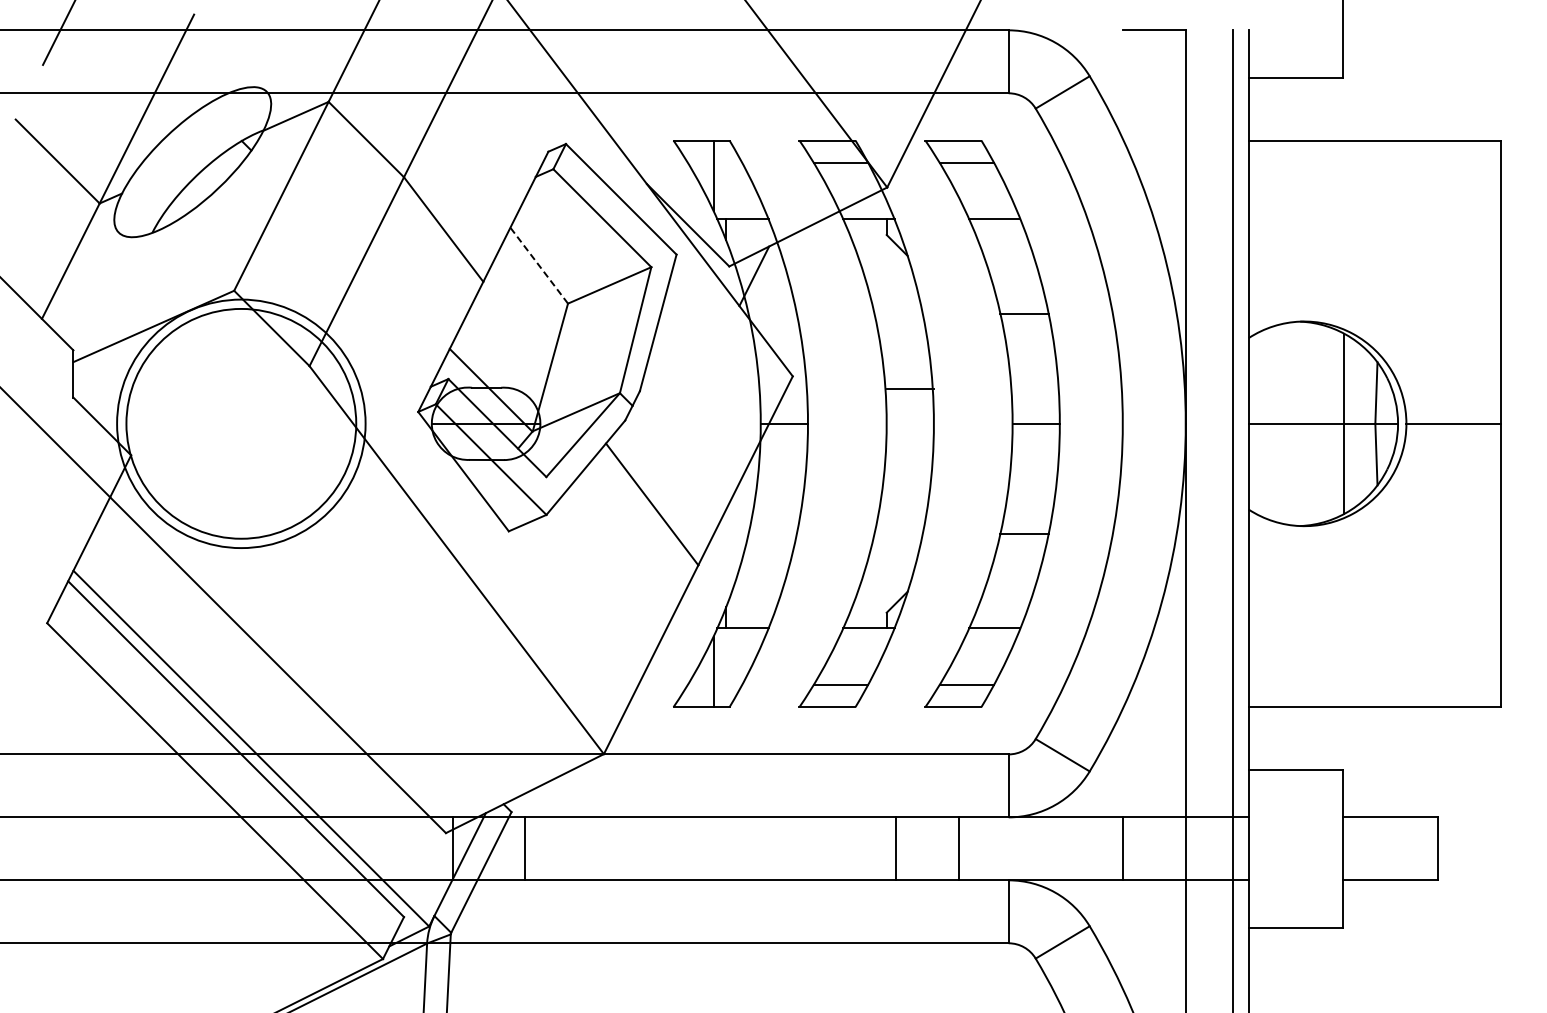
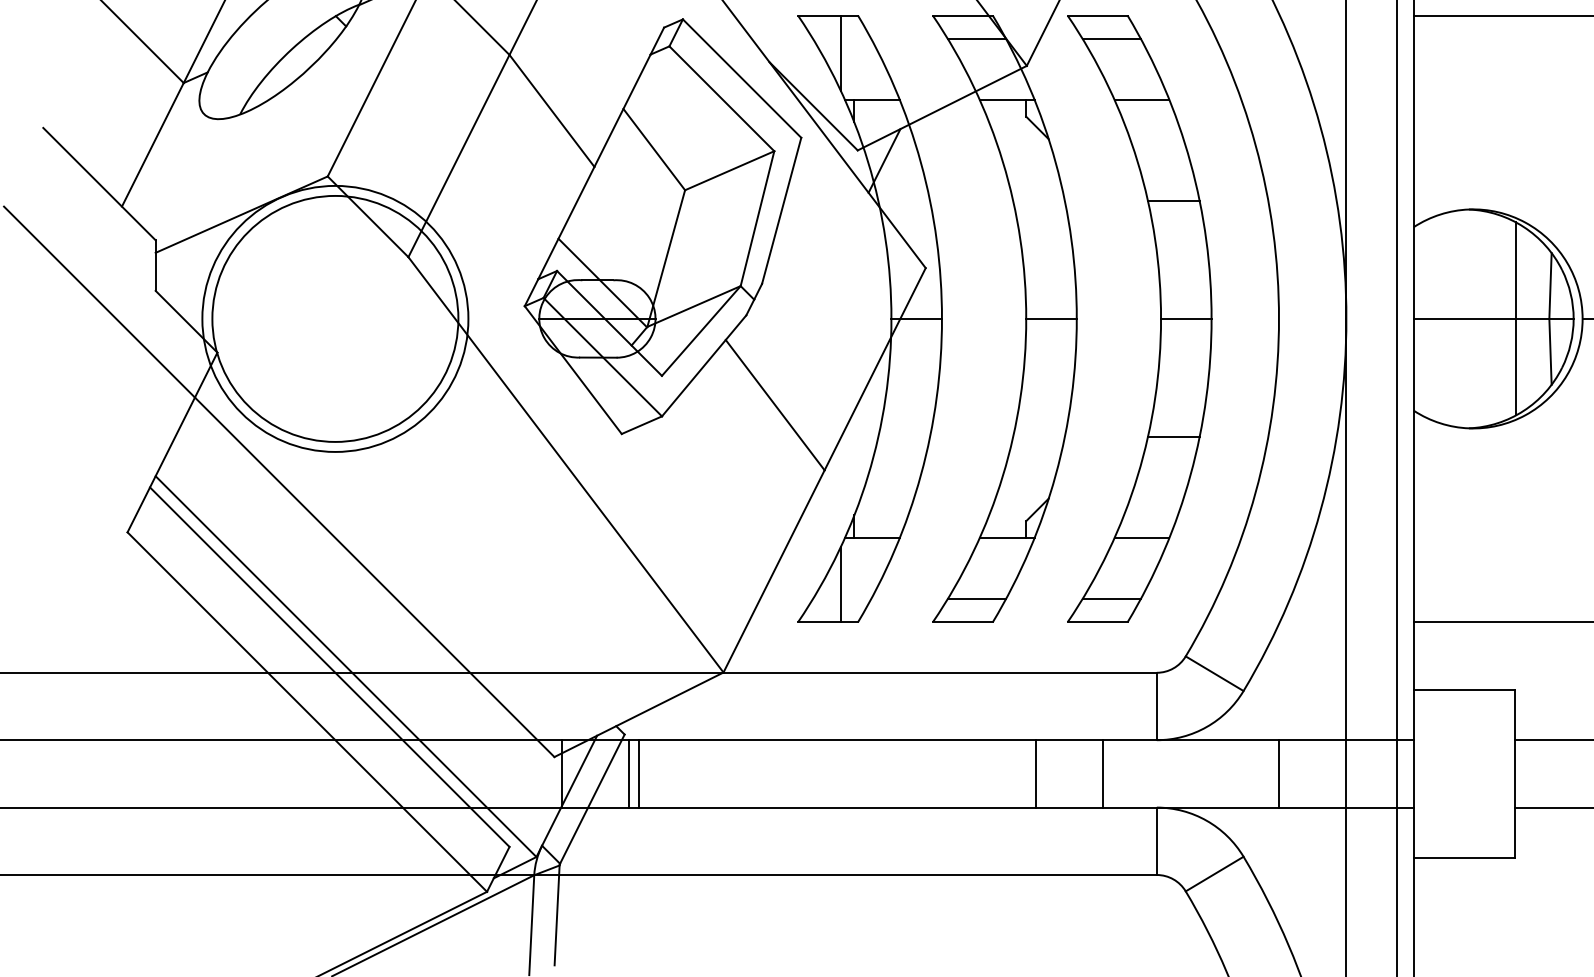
line: (539, 265) -> (654, 149), dashed -> solid
line: (909, 388) -> (1050, 318), moved
line: (515, 848) -> (628, 773), added

